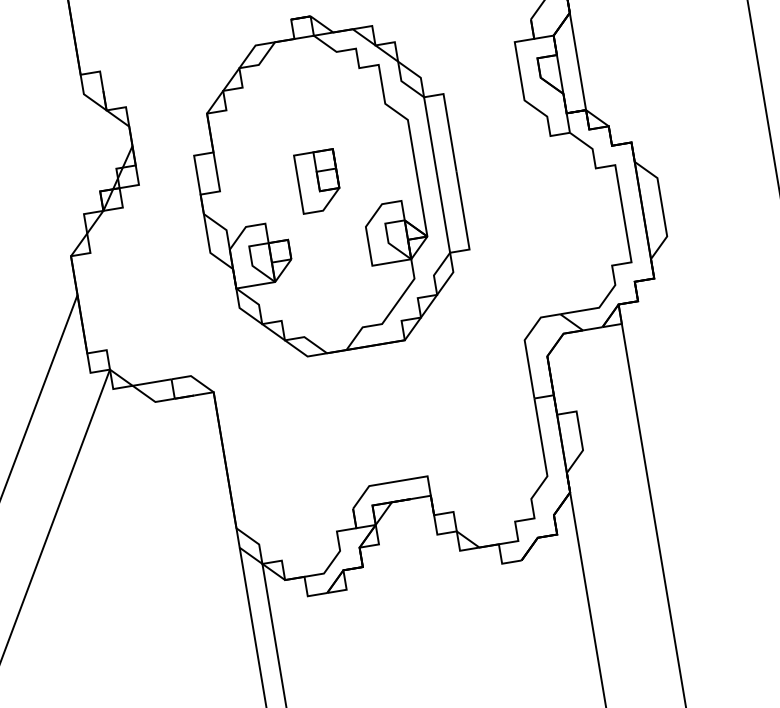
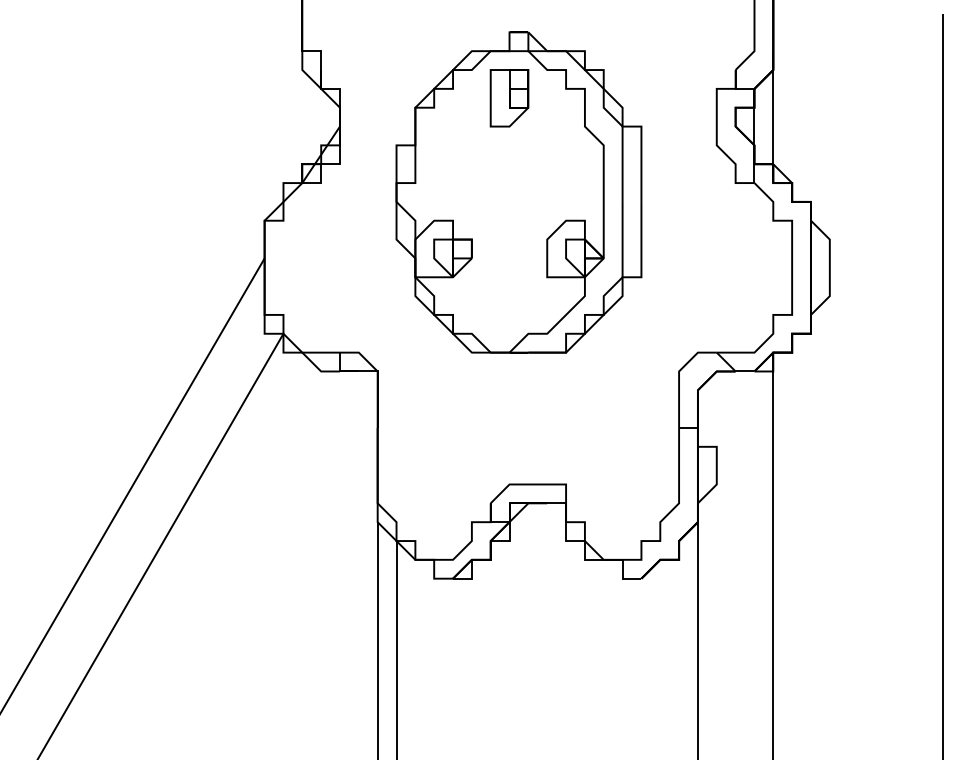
part: (318, 181) -> (509, 98), moved

